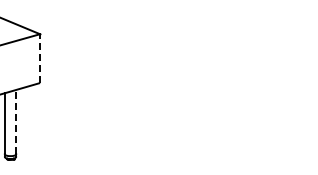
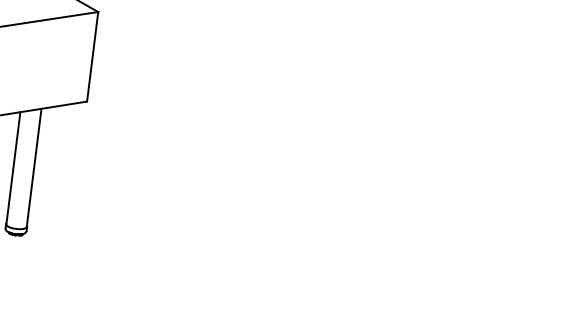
line: (40, 58) -> (93, 56), dashed -> solid
line: (16, 121) -> (35, 166), dashed -> solid

